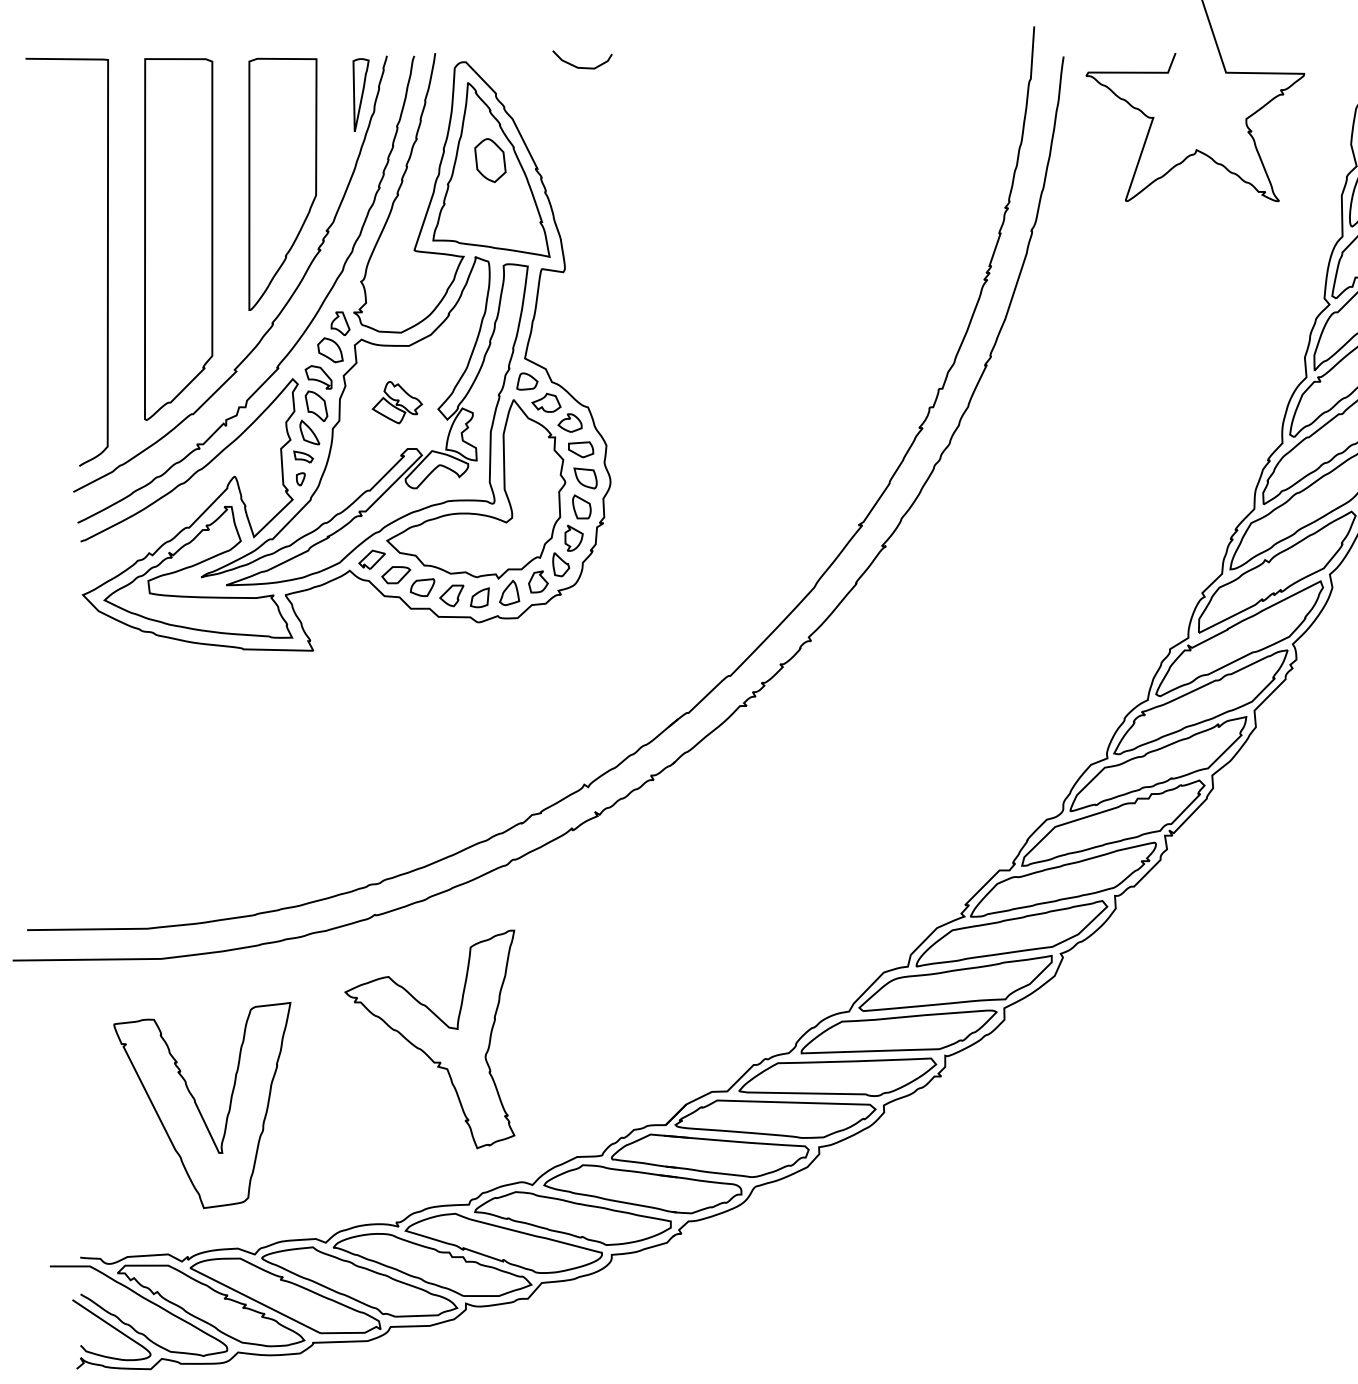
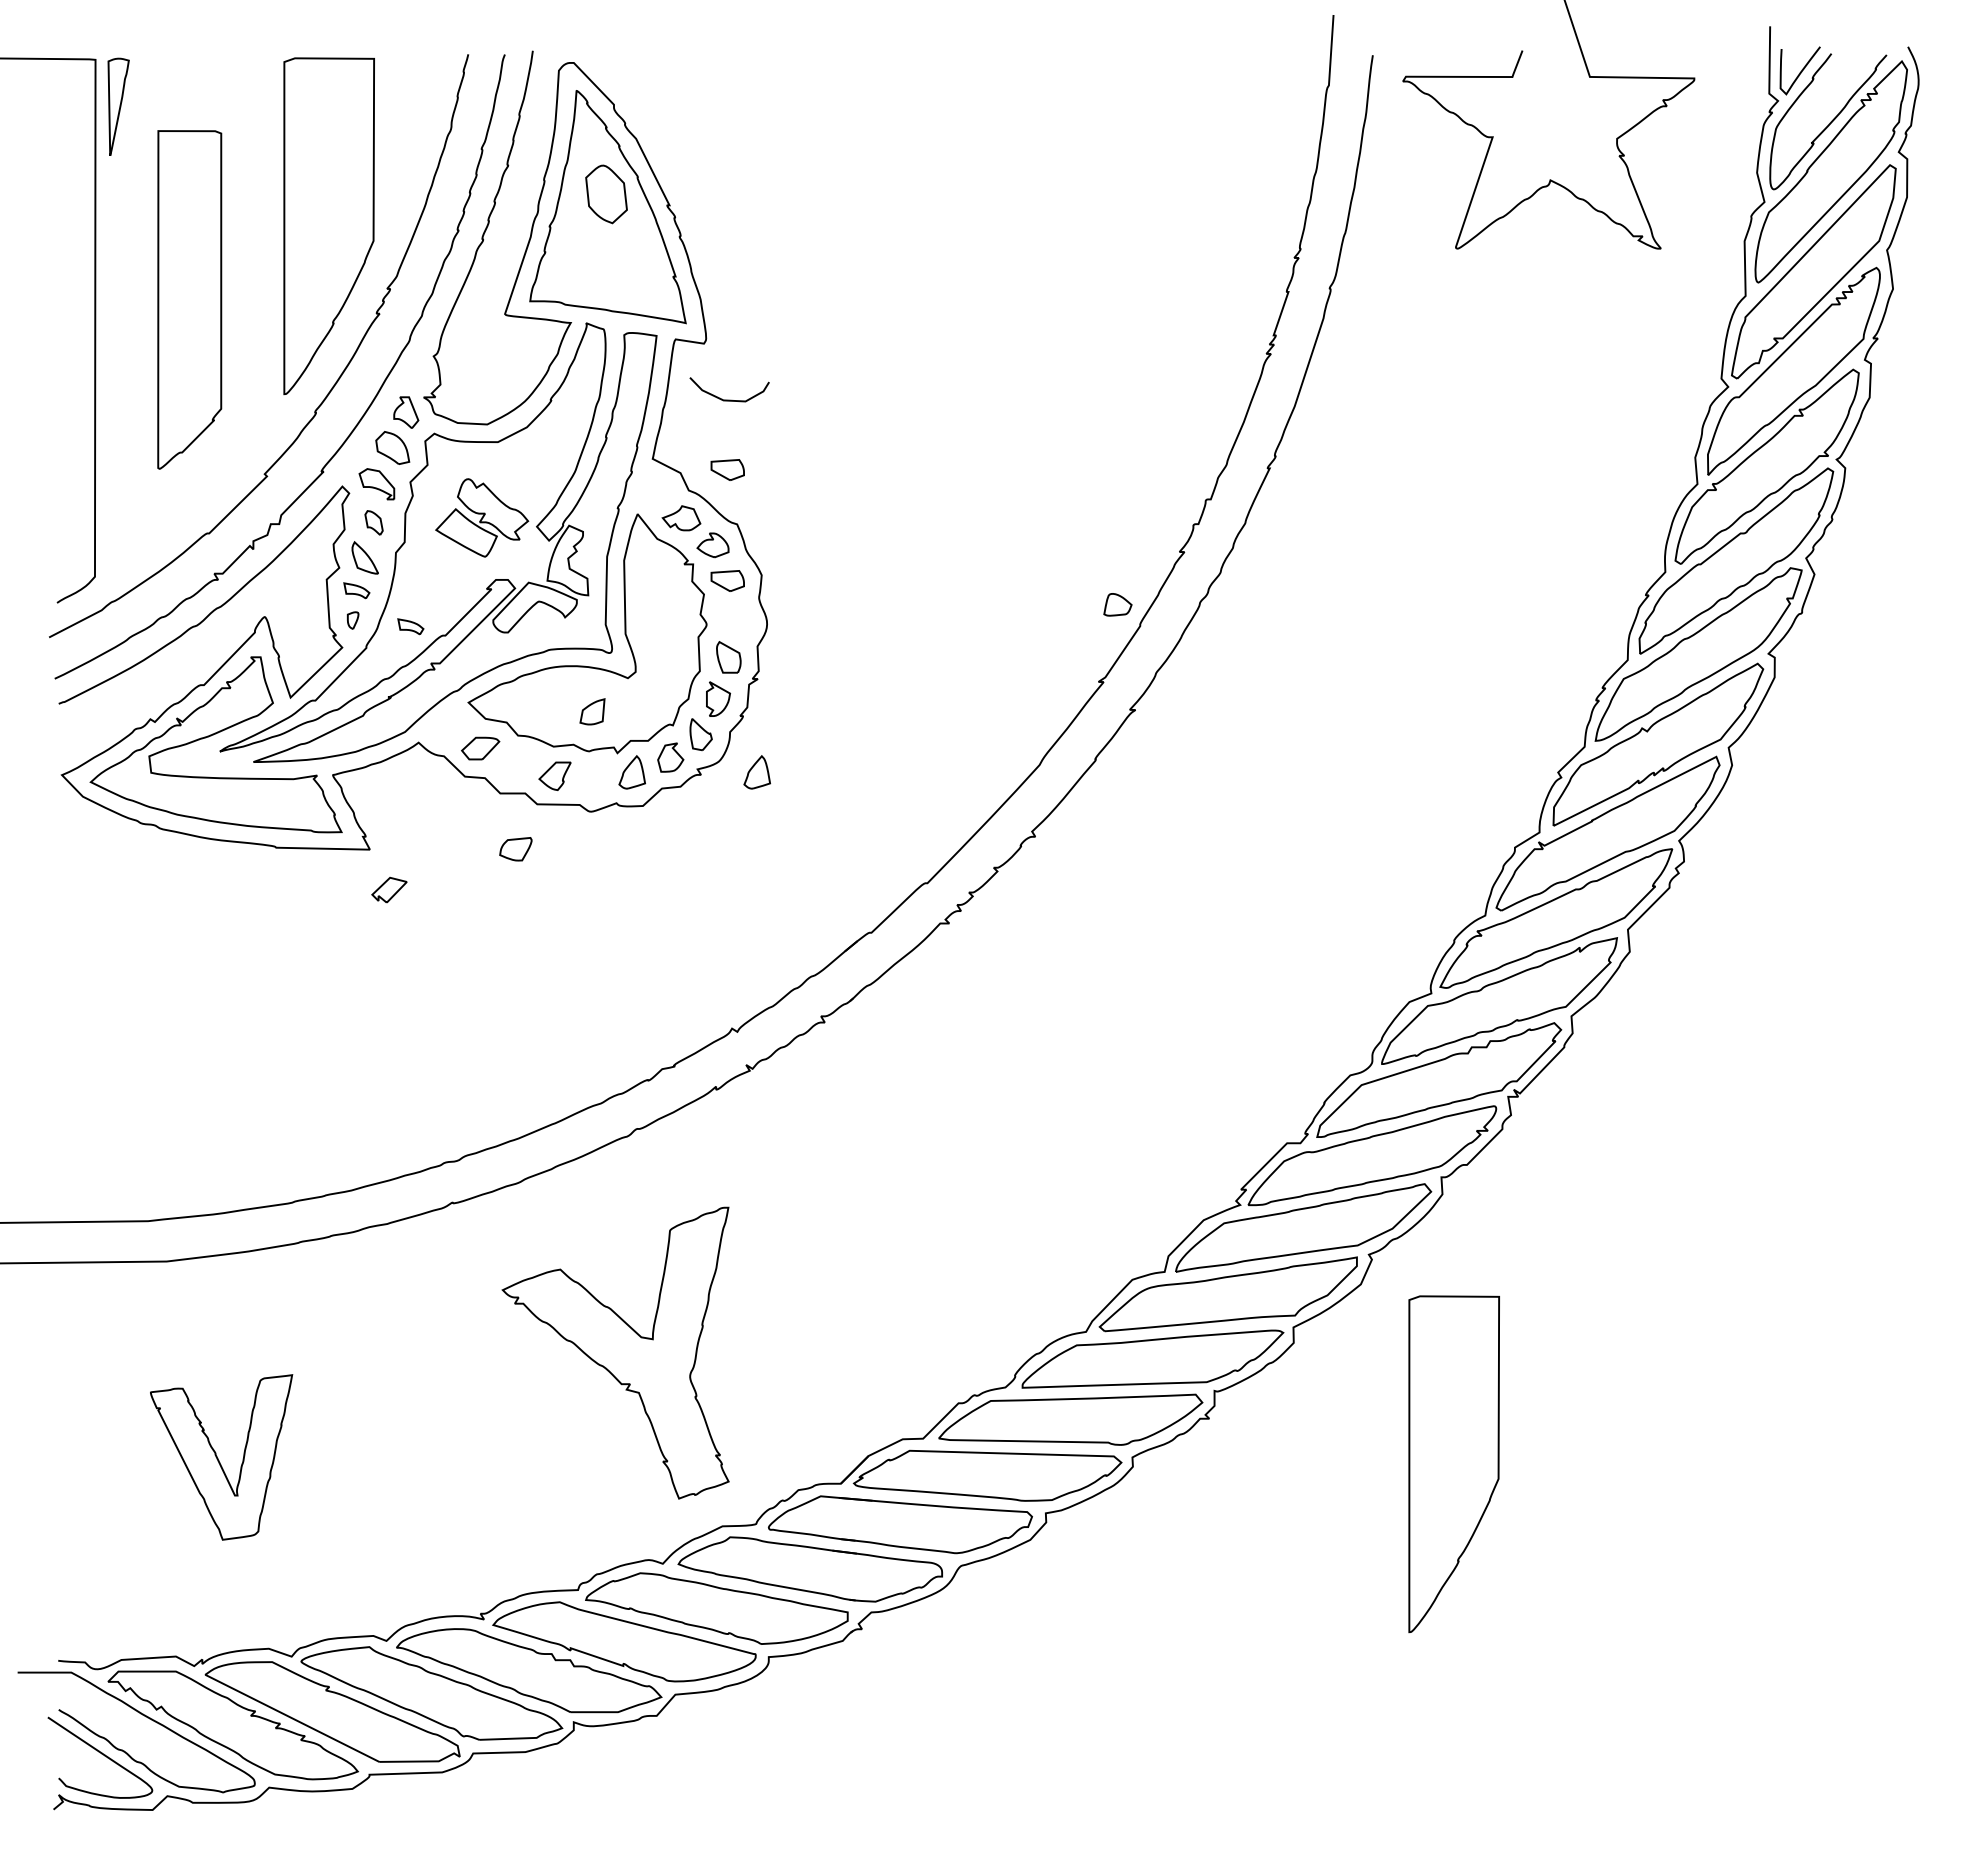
curve: (582, 67) -> (729, 399), moved
part: (360, 94) -> (118, 106), moved
part: (178, 239) -> (189, 299), size x0.7
part: (580, 366) -> (727, 469), added
part: (527, 381) -> (1117, 604), moved
part: (397, 402) -> (482, 517), size x1.4
part: (316, 406) -> (373, 522), size x0.6
part: (585, 478) -> (733, 619), removed
part: (343, 483) -> (410, 626), added
part: (372, 559) -> (389, 889), moved
part: (422, 587) -> (515, 849), moved
part: (602, 593) -> (756, 772), added
part: (479, 597) -> (592, 711), moved
part: (429, 1038) -> (615, 1352), moved
part: (202, 1105) -> (221, 1457), size x0.6
part: (1124, 1110) -> (1453, 1464), added

